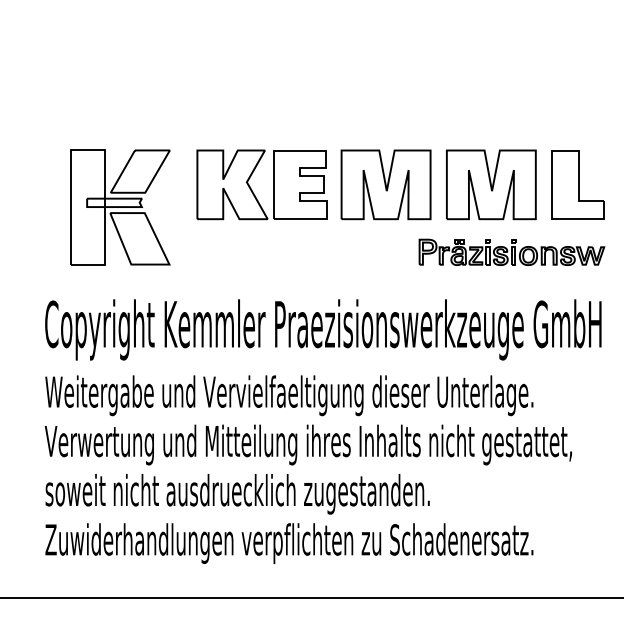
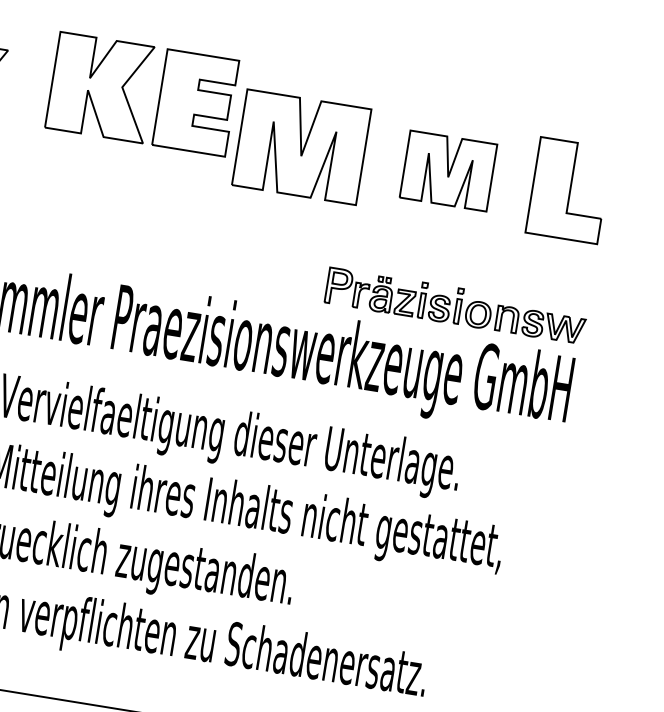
part: (491, 184) -> (448, 170), size x0.7
part: (253, 191) -> (129, 101), moved
part: (511, 251) -> (455, 304), moved

